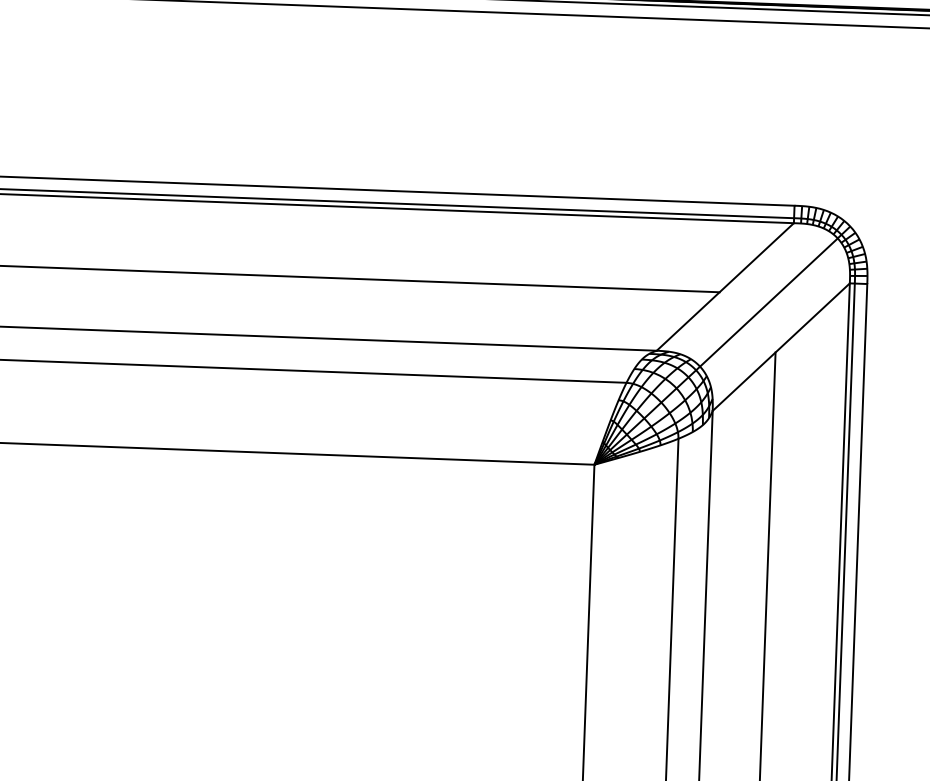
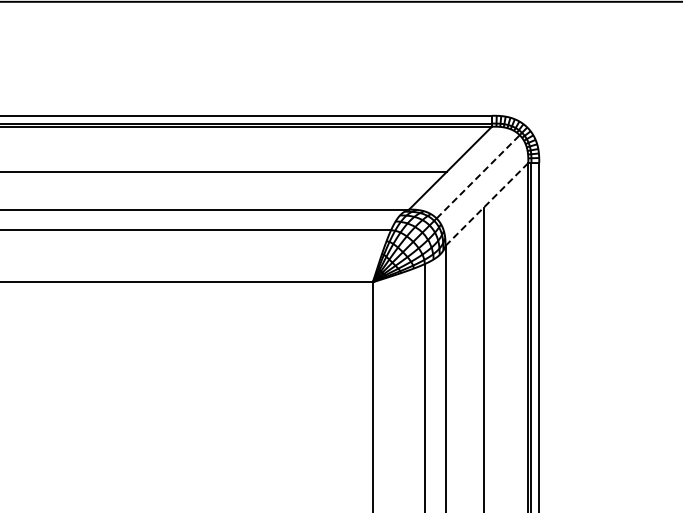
line: (769, 301) -> (478, 176), solid -> dashed
line: (780, 347) -> (486, 204), solid -> dashed

